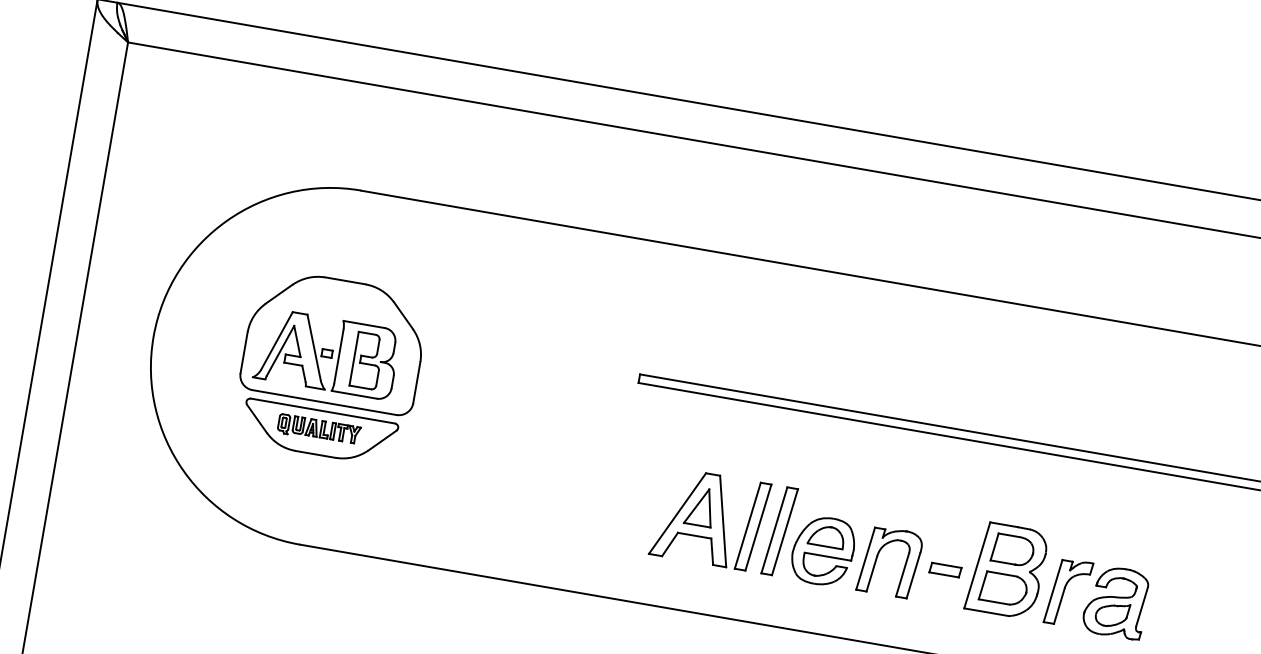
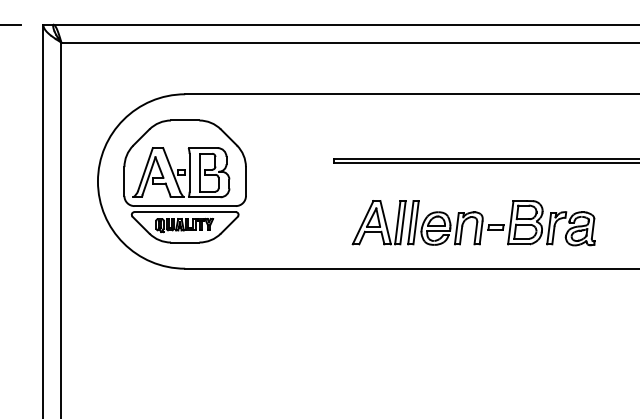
part: (329, 367) -> (184, 181), size x1.43

